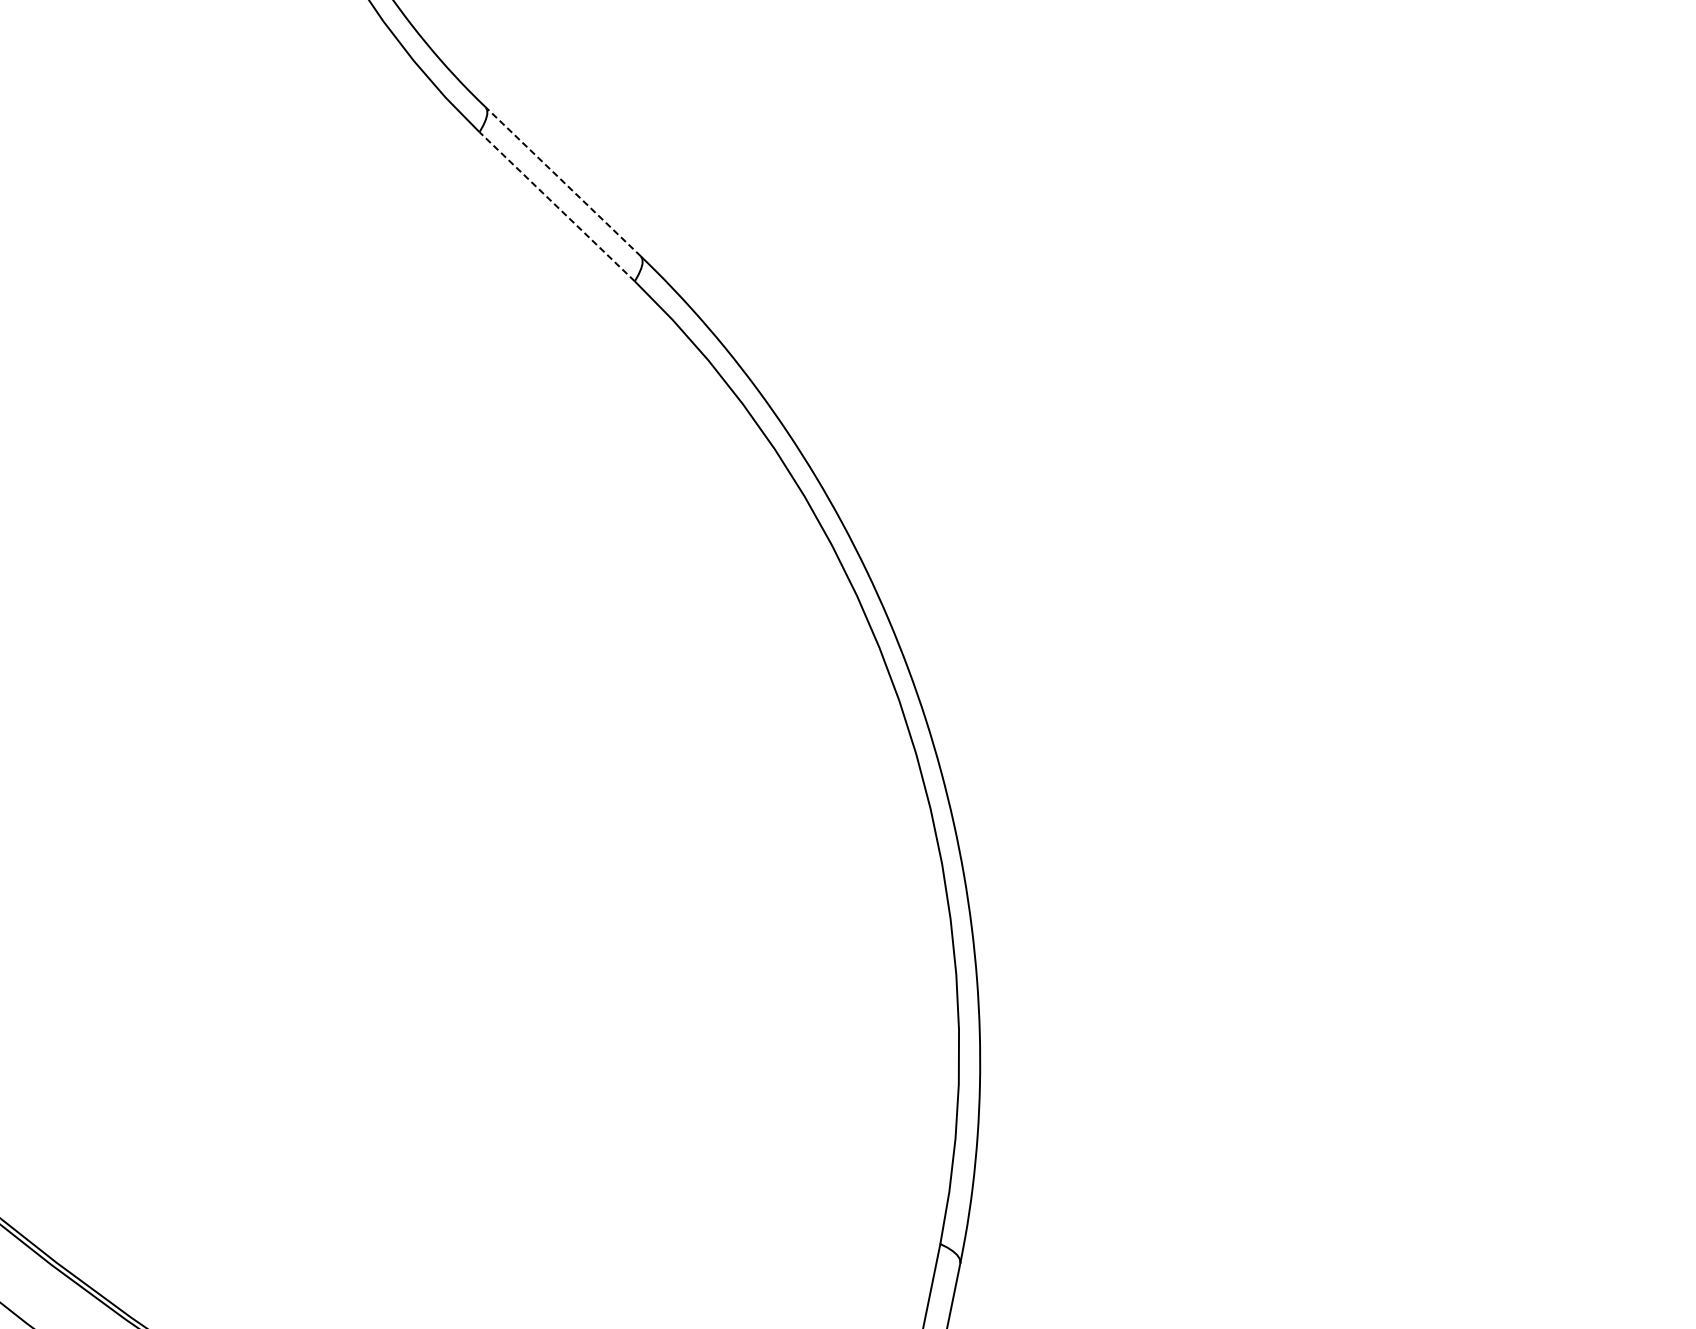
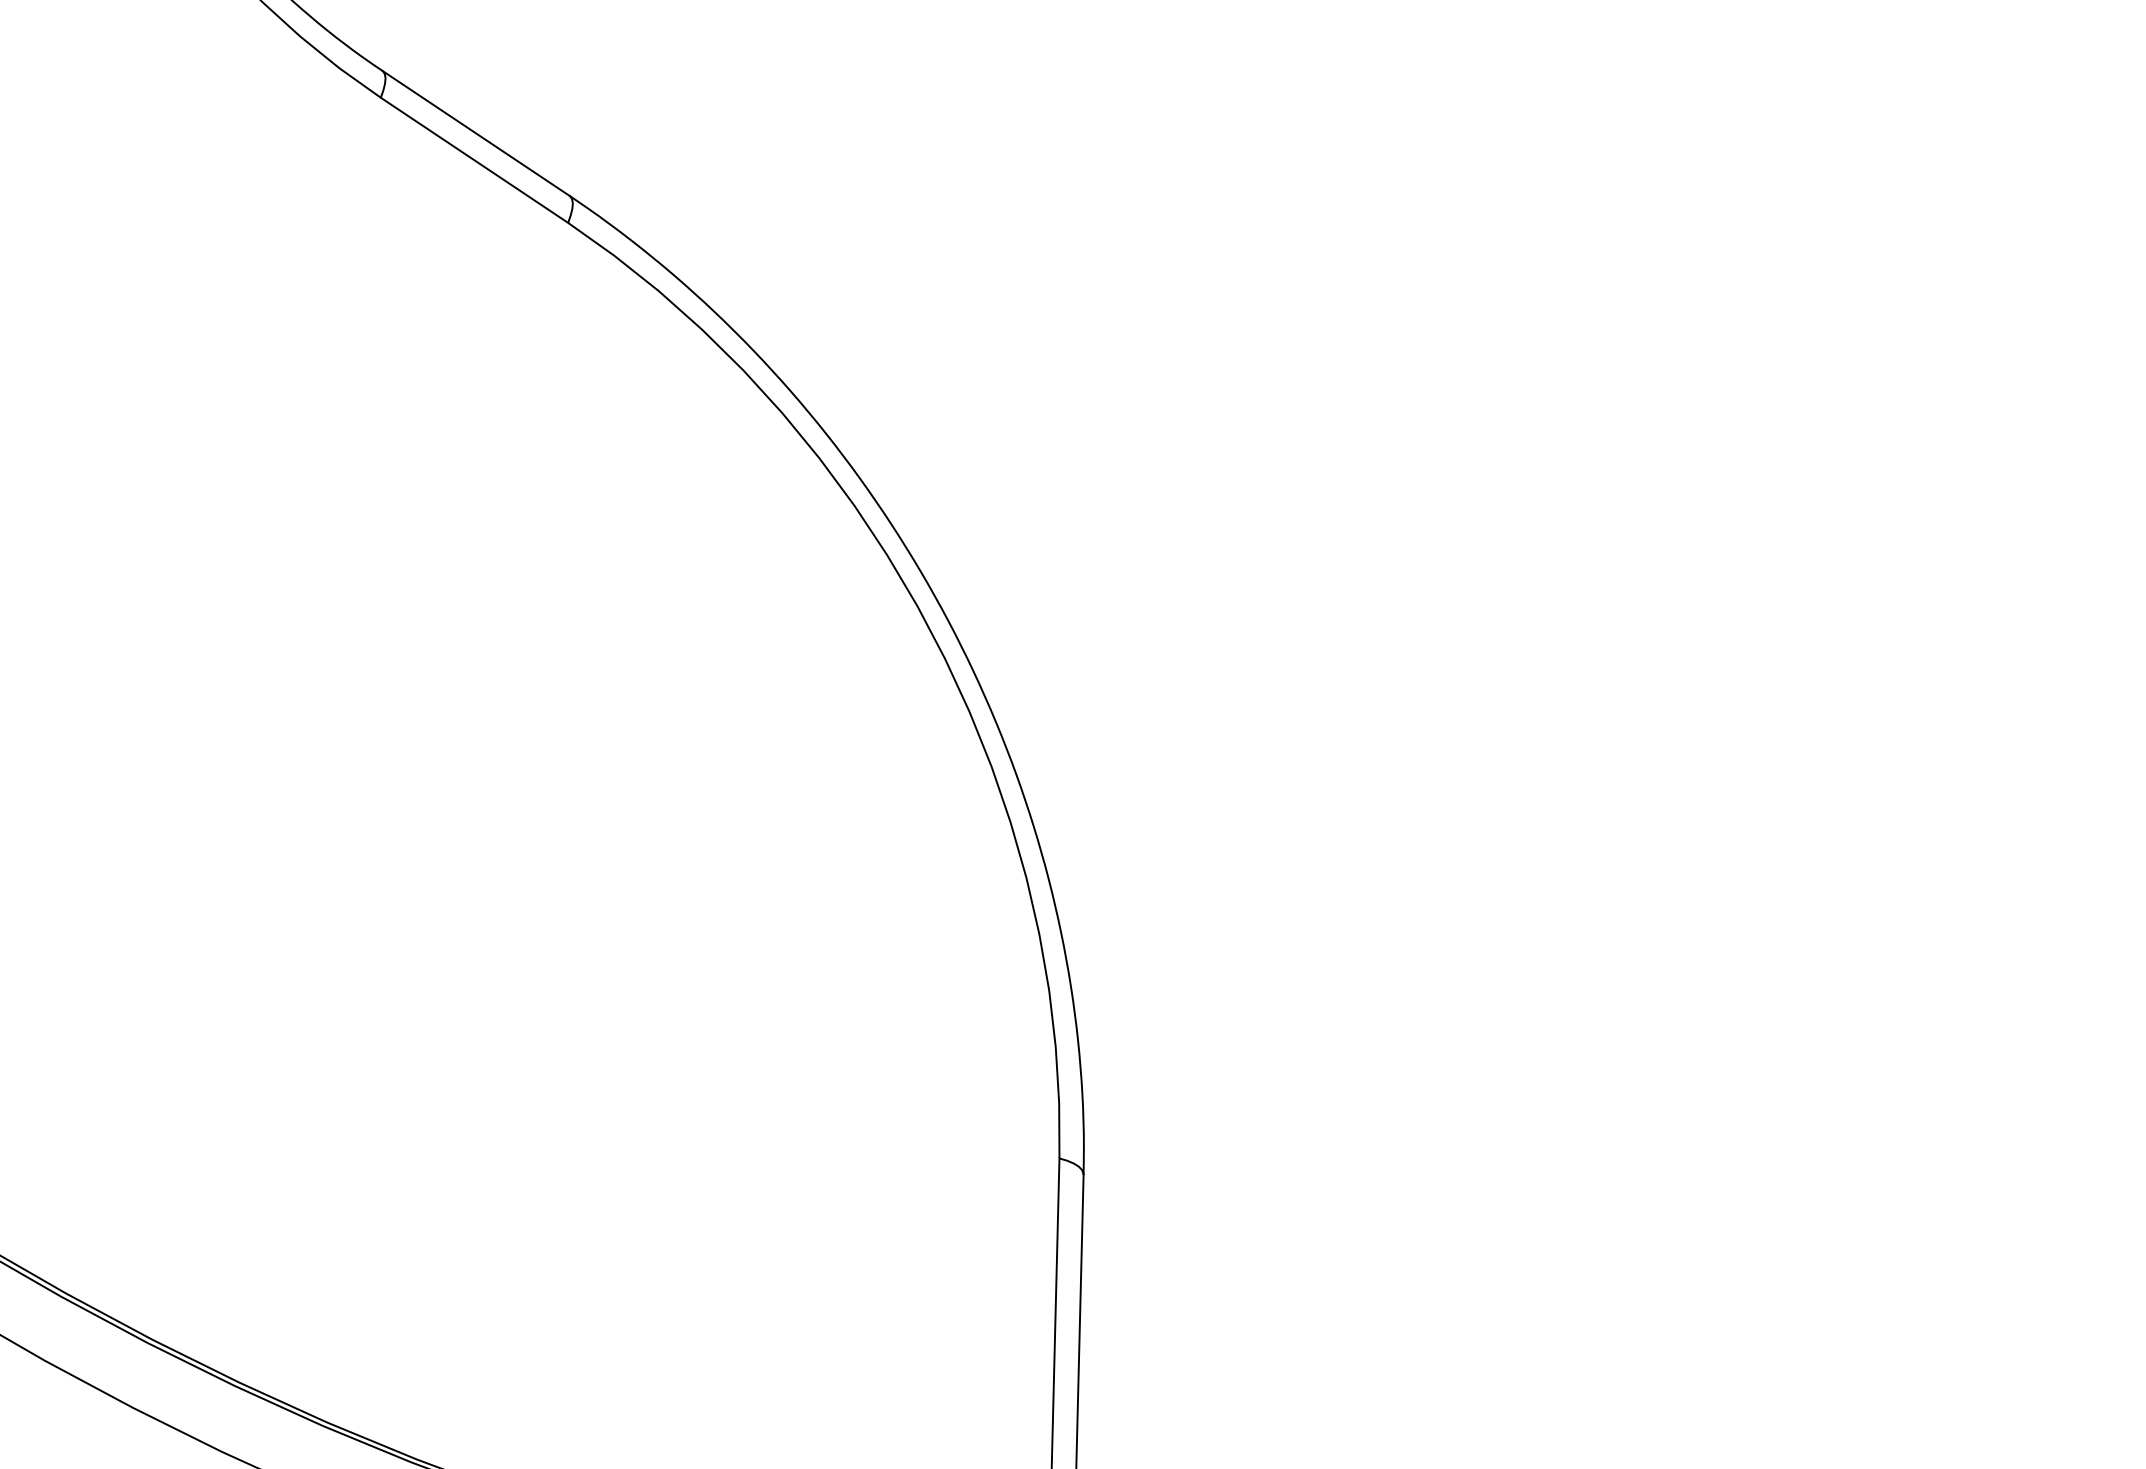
line: (563, 181) -> (476, 133), dashed -> solid
line: (557, 206) -> (474, 160), dashed -> solid

